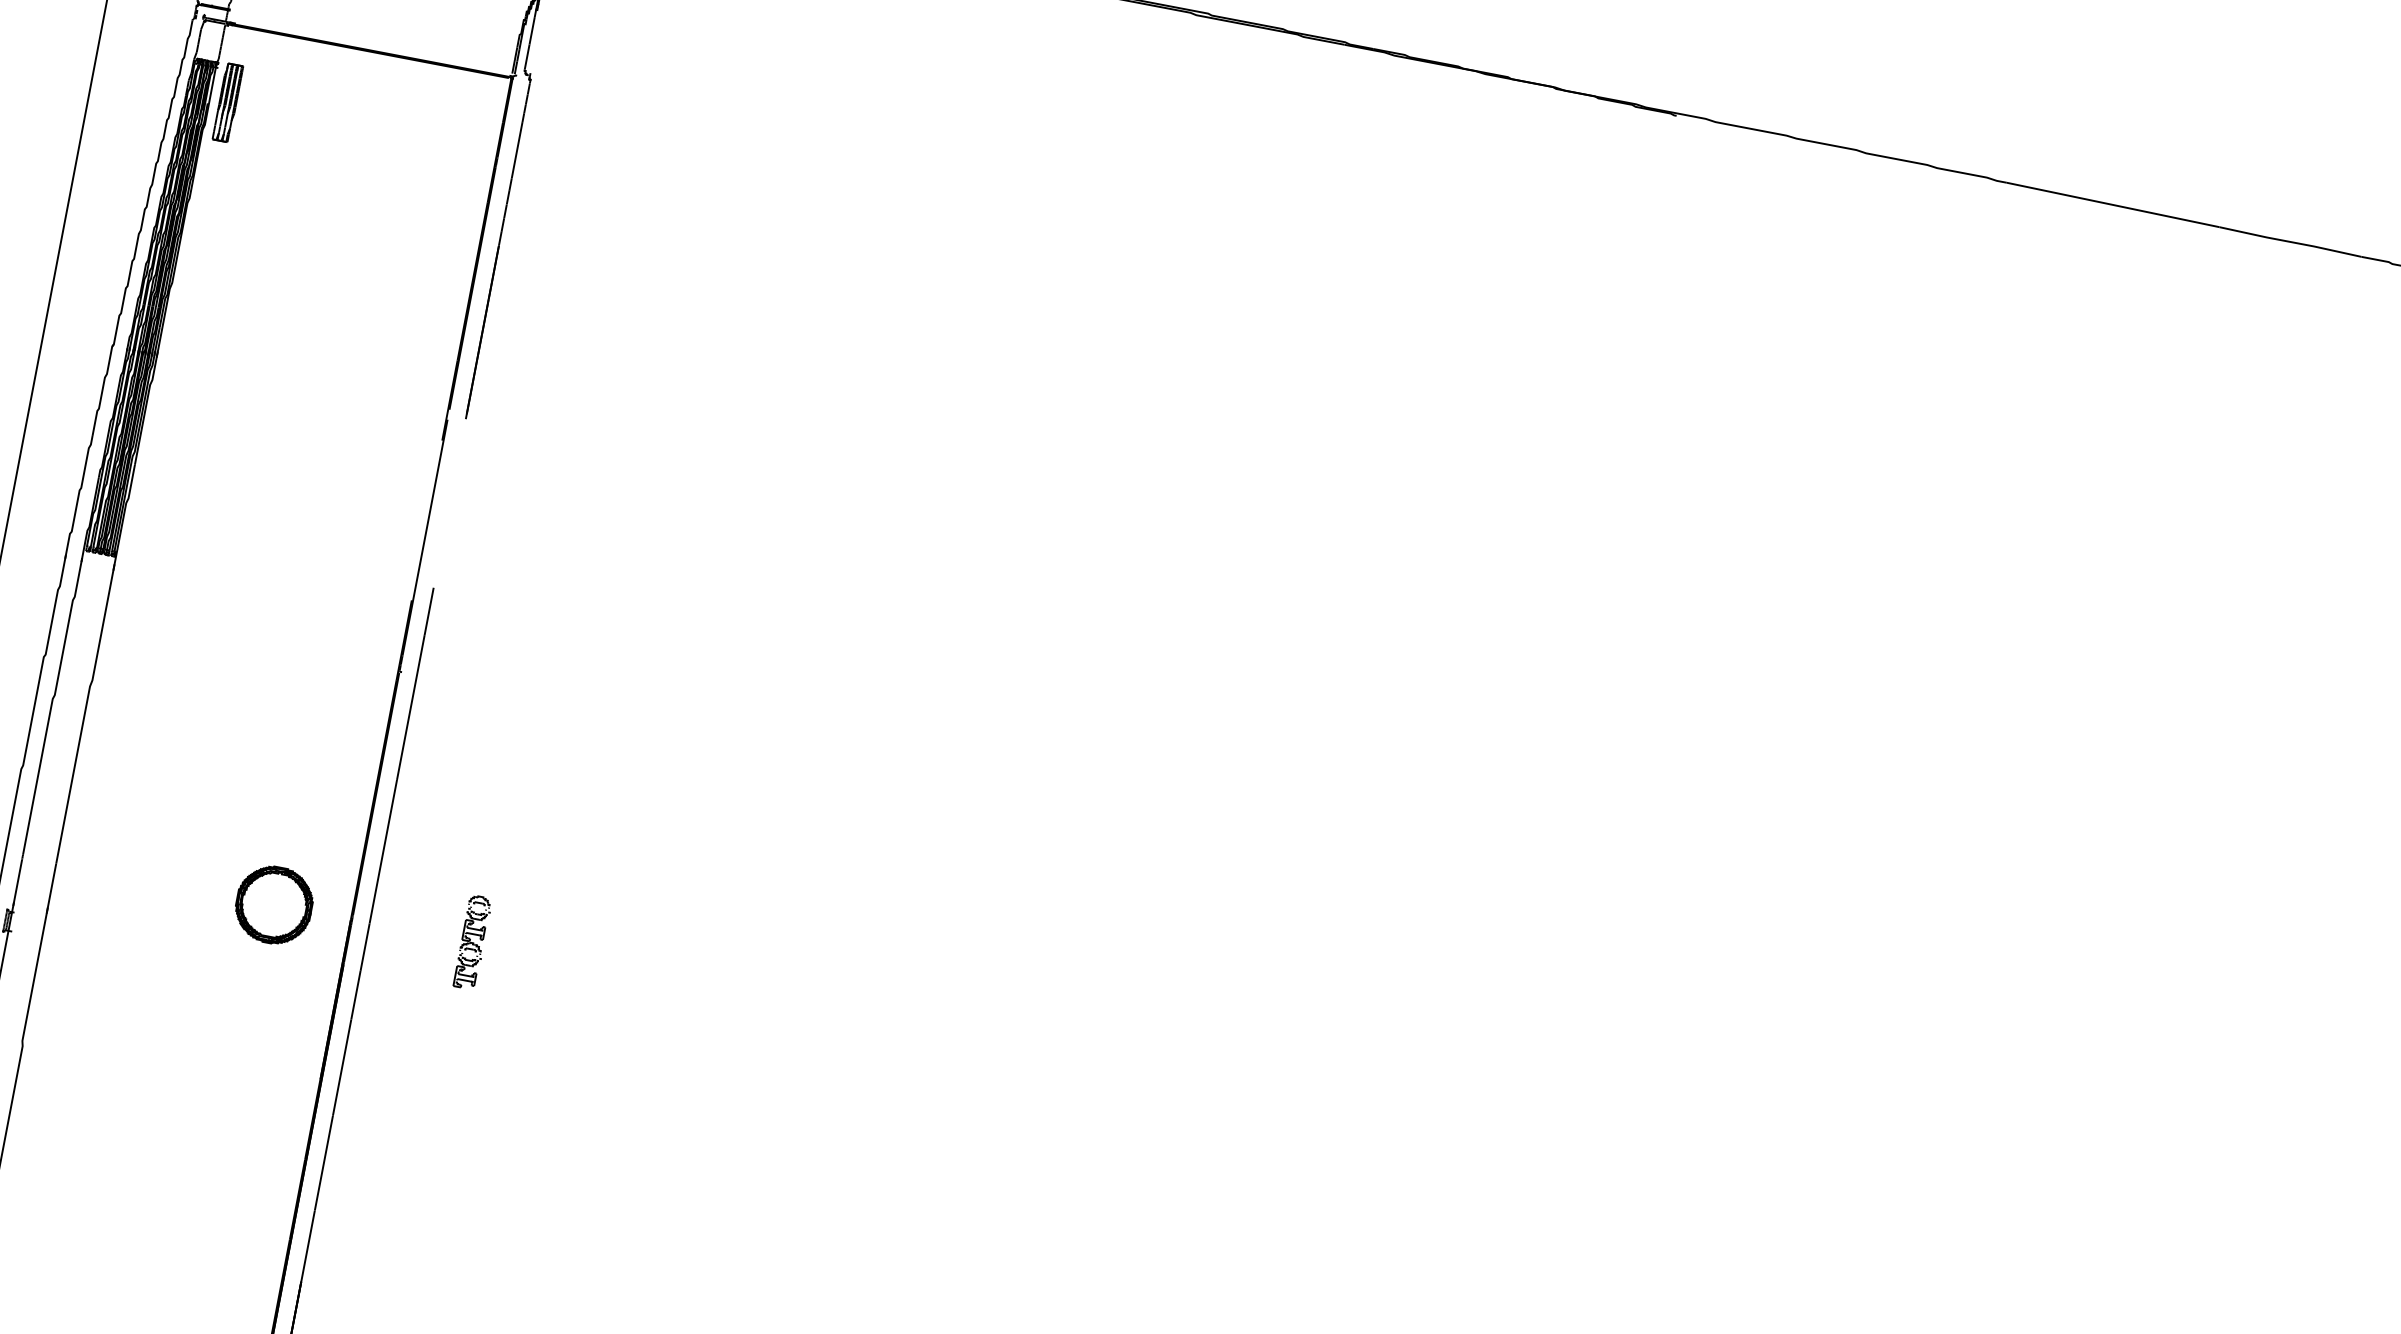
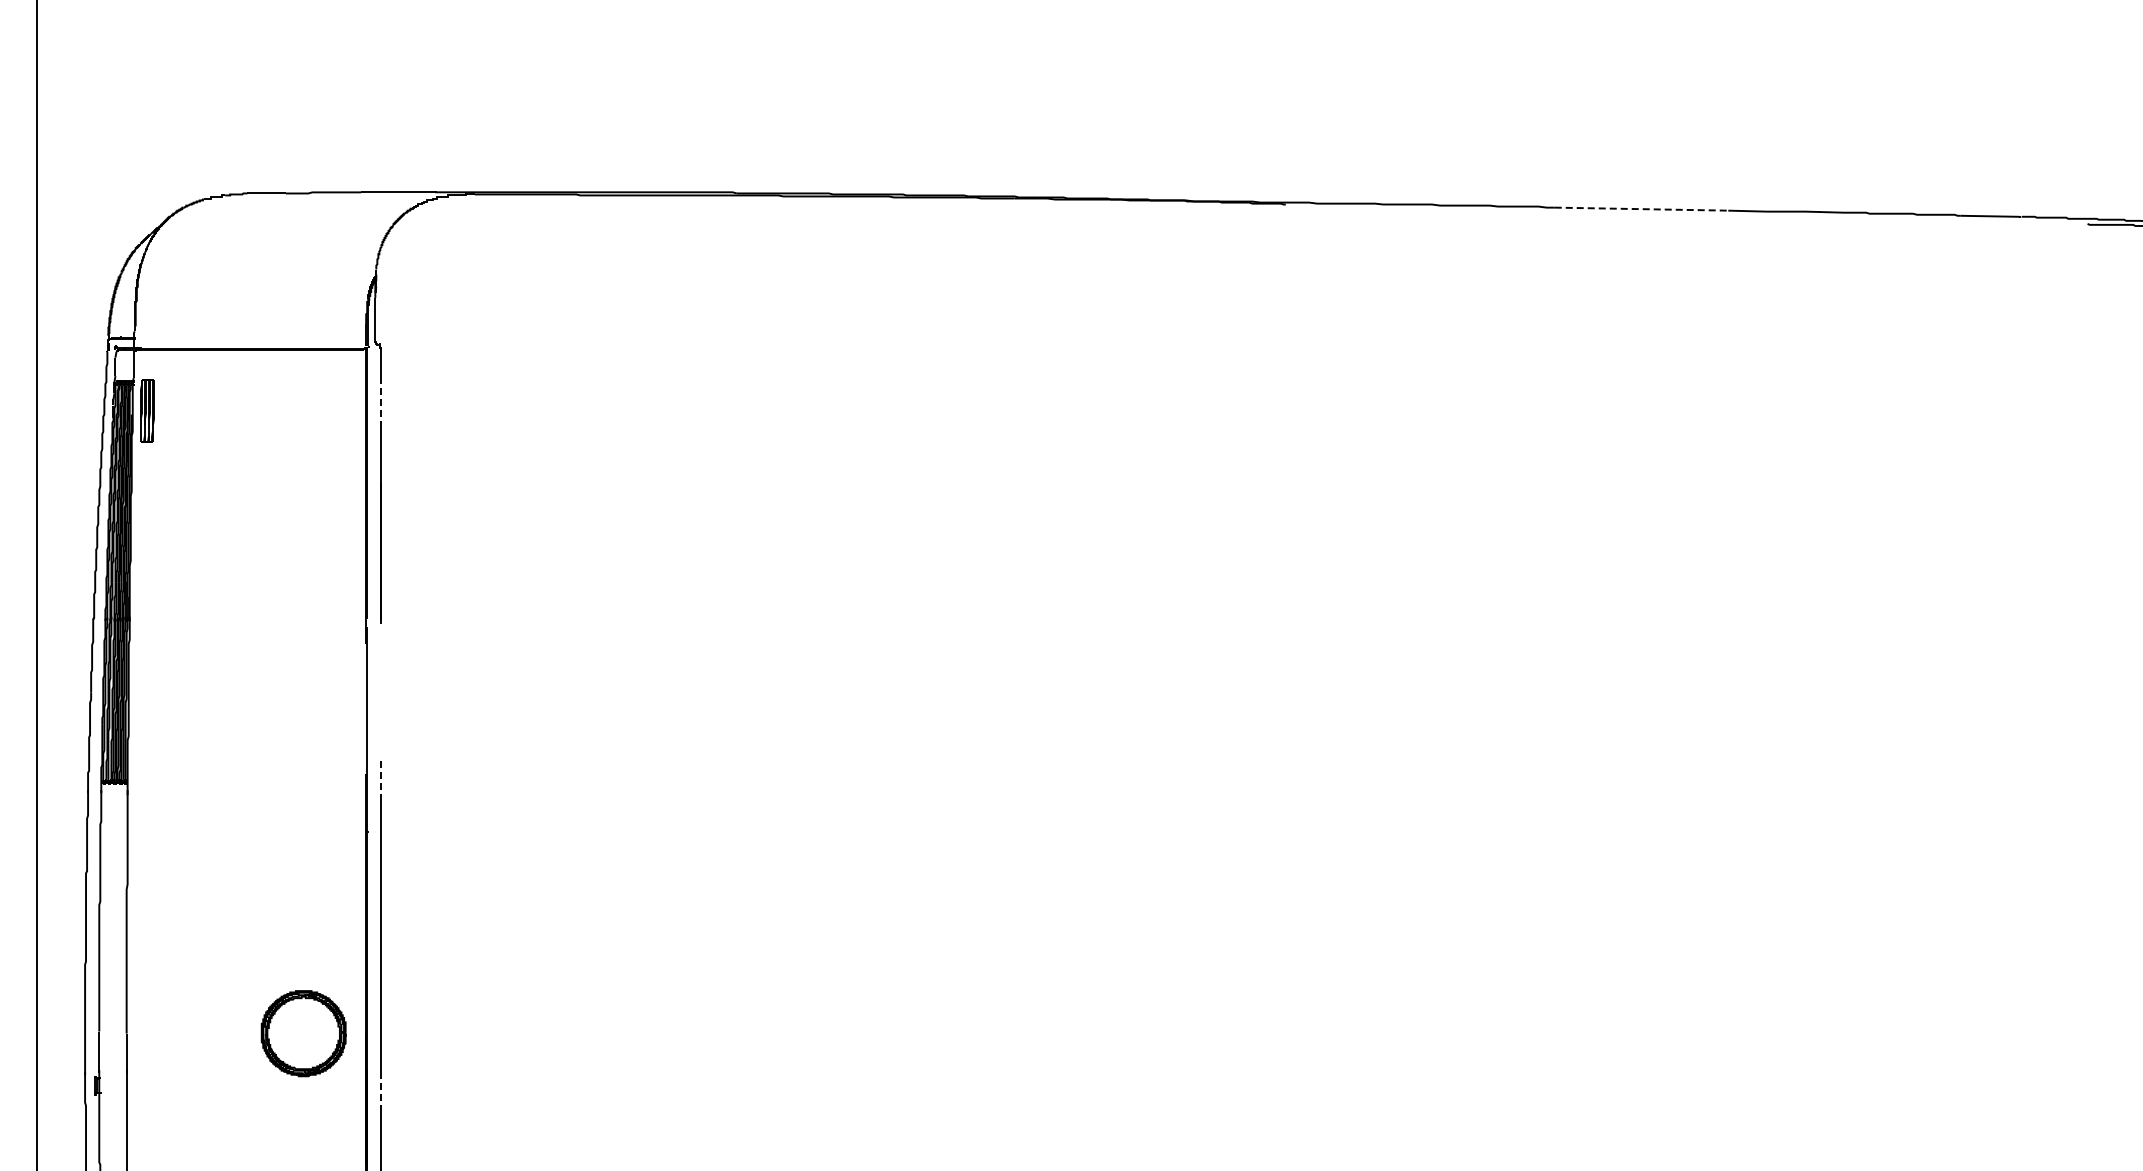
line: (517, 149) -> (381, 404), solid -> dashed
line: (2113, 205) -> (1641, 209), solid -> dashed
line: (429, 612) -> (381, 780), solid -> dashed
part: (273, 905) -> (303, 1033), size x1.4
part: (472, 941) -> (464, 1032), removed
line: (355, 995) -> (381, 1092), solid -> dashed

